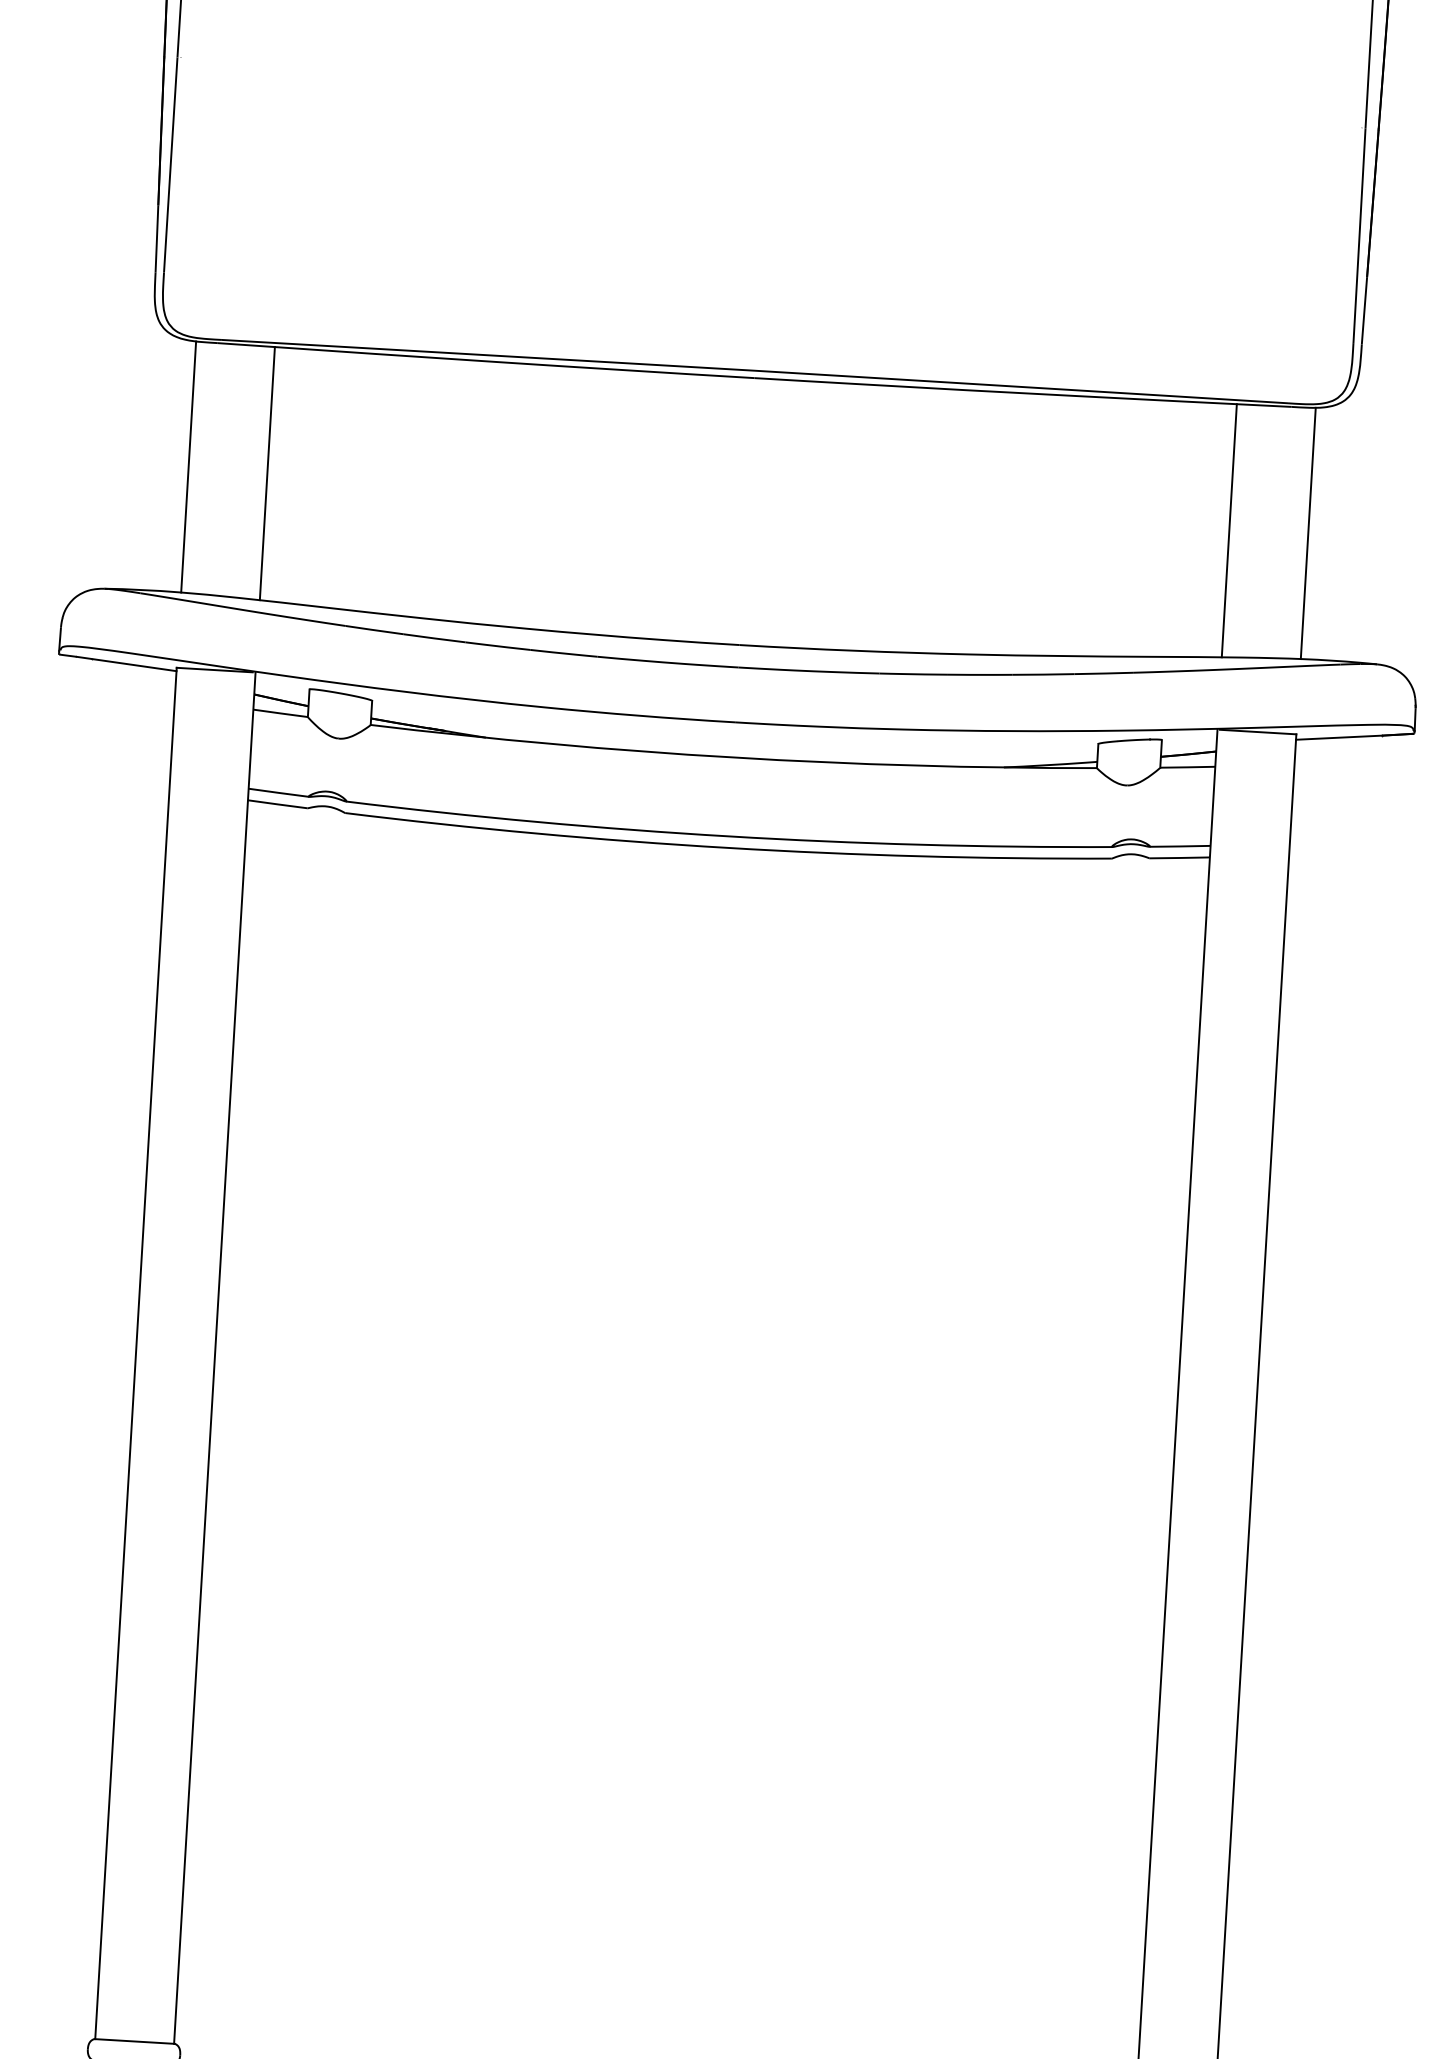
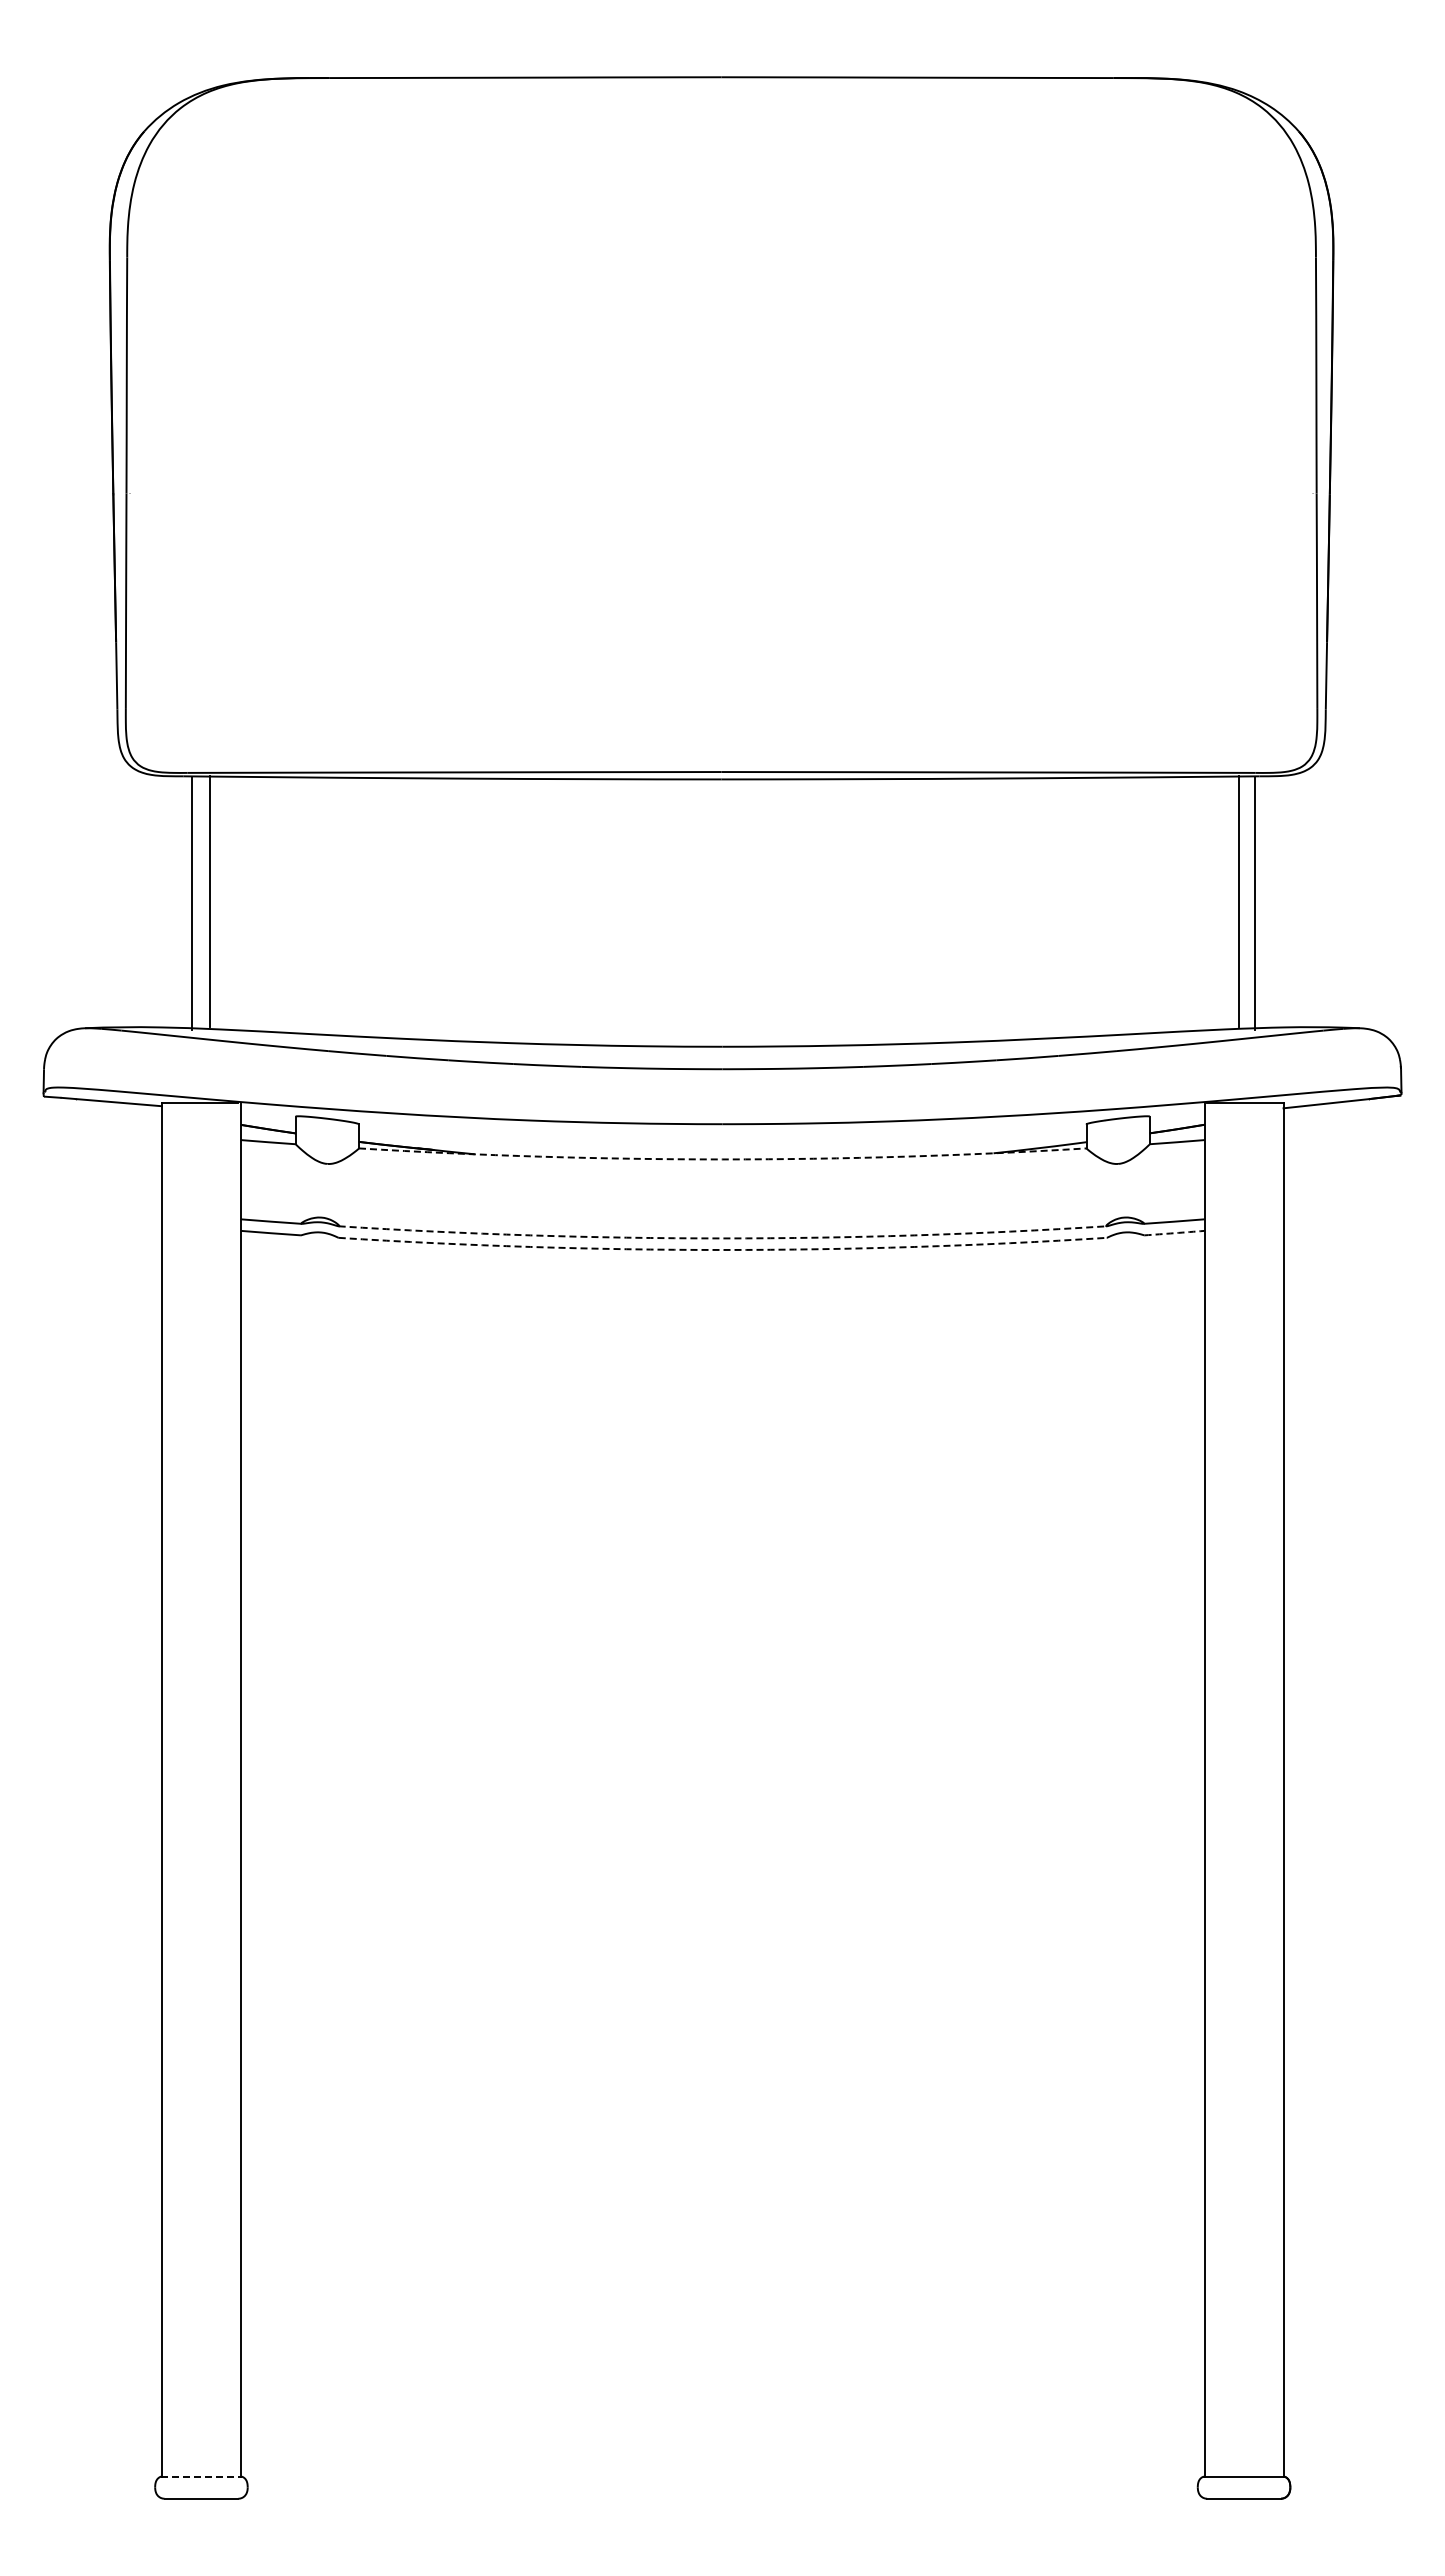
line: (188, 466) -> (209, 901), moved
line: (266, 473) -> (191, 903), moved
line: (1229, 530) -> (1254, 903), moved
line: (1308, 533) -> (1238, 901), moved
arc: (732, 757) -> (722, 1159), solid -> dashed
arc: (728, 836) -> (722, 1238), solid -> dashed
arc: (727, 847) -> (722, 1249), solid -> dashed
arc: (1179, 858) -> (1174, 1233), solid -> dashed
line: (134, 2041) -> (201, 2476), solid -> dashed

